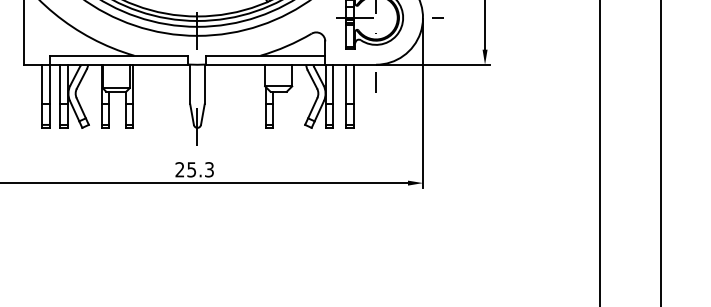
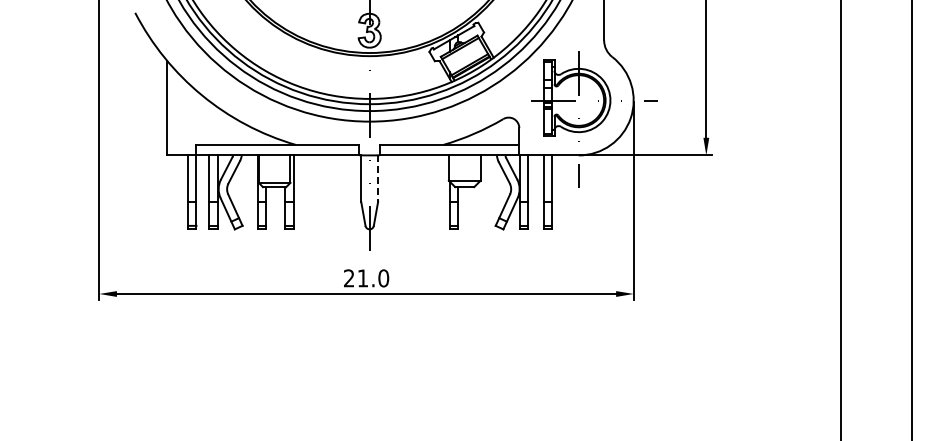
line: (205, 85) -> (378, 179), solid -> dashed
text: (200, 169) -> (373, 278), 25.3 -> 21.0

